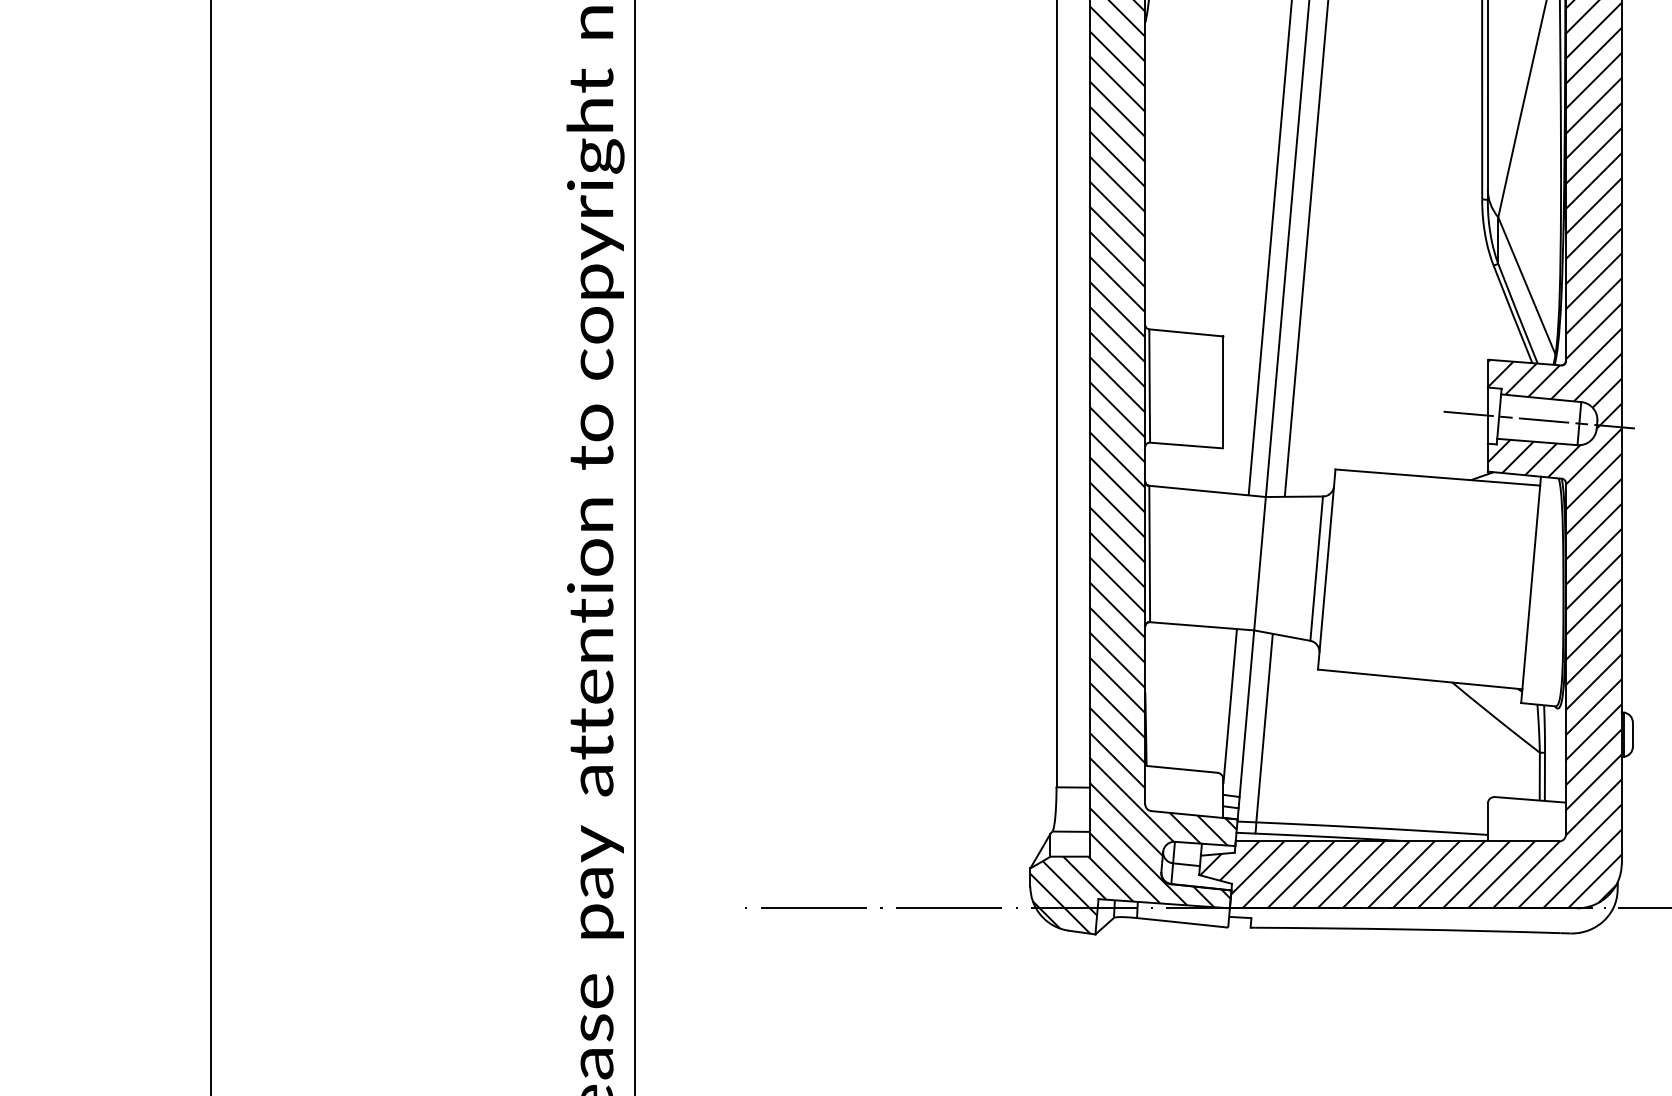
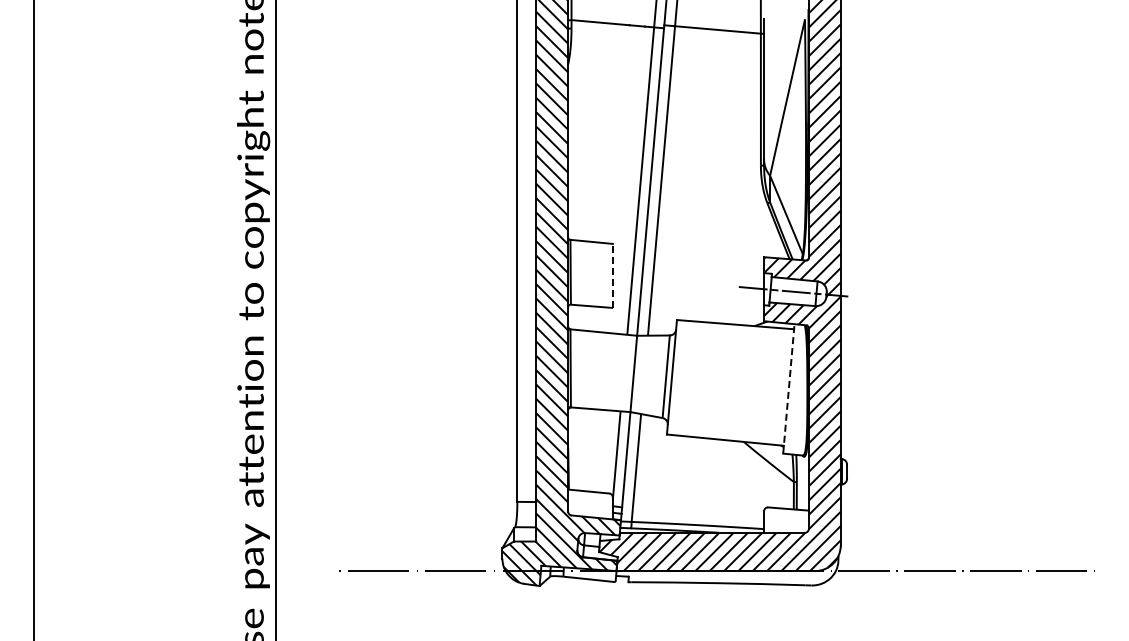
line: (1222, 391) -> (612, 275), solid -> dashed
line: (1530, 589) -> (788, 388), solid -> dashed

